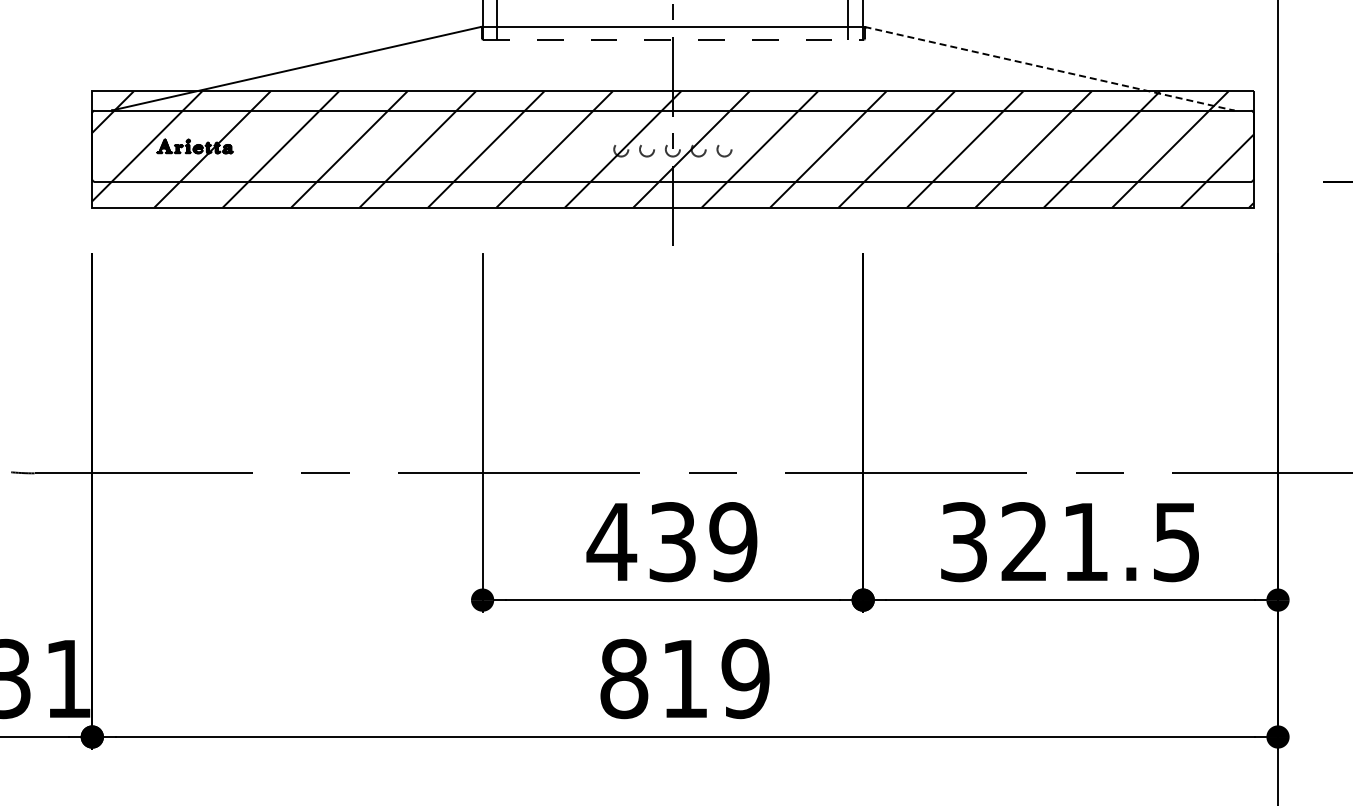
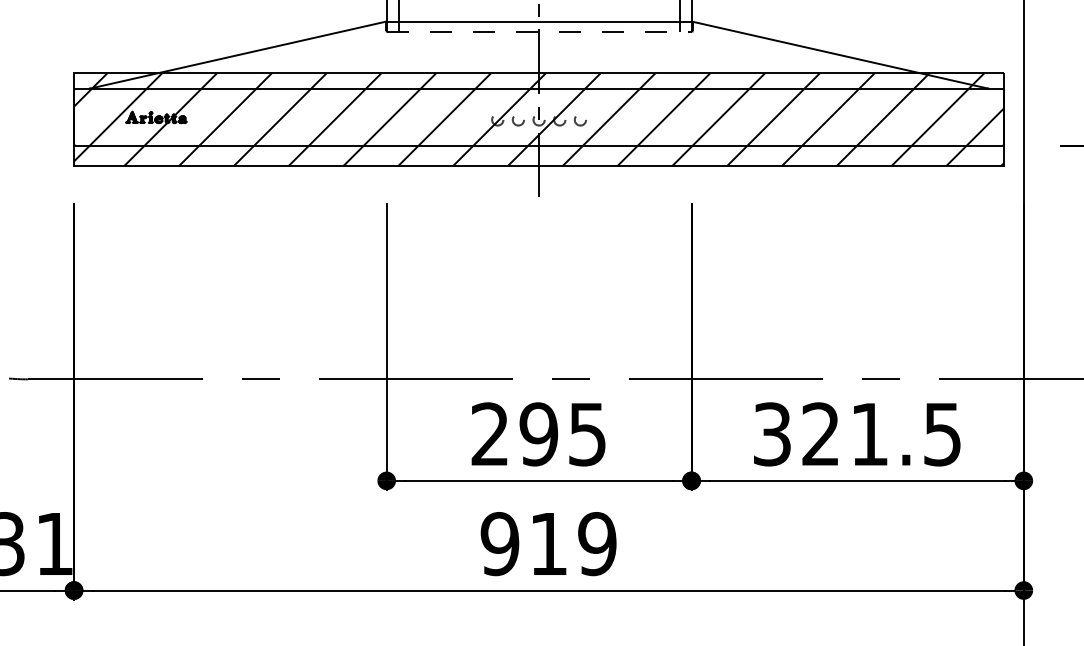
line: (1049, 68) -> (840, 55), dashed -> solid
text: (671, 542) -> (537, 434), 439 -> 295
text: (624, 679) -> (500, 544), 819 -> 919

